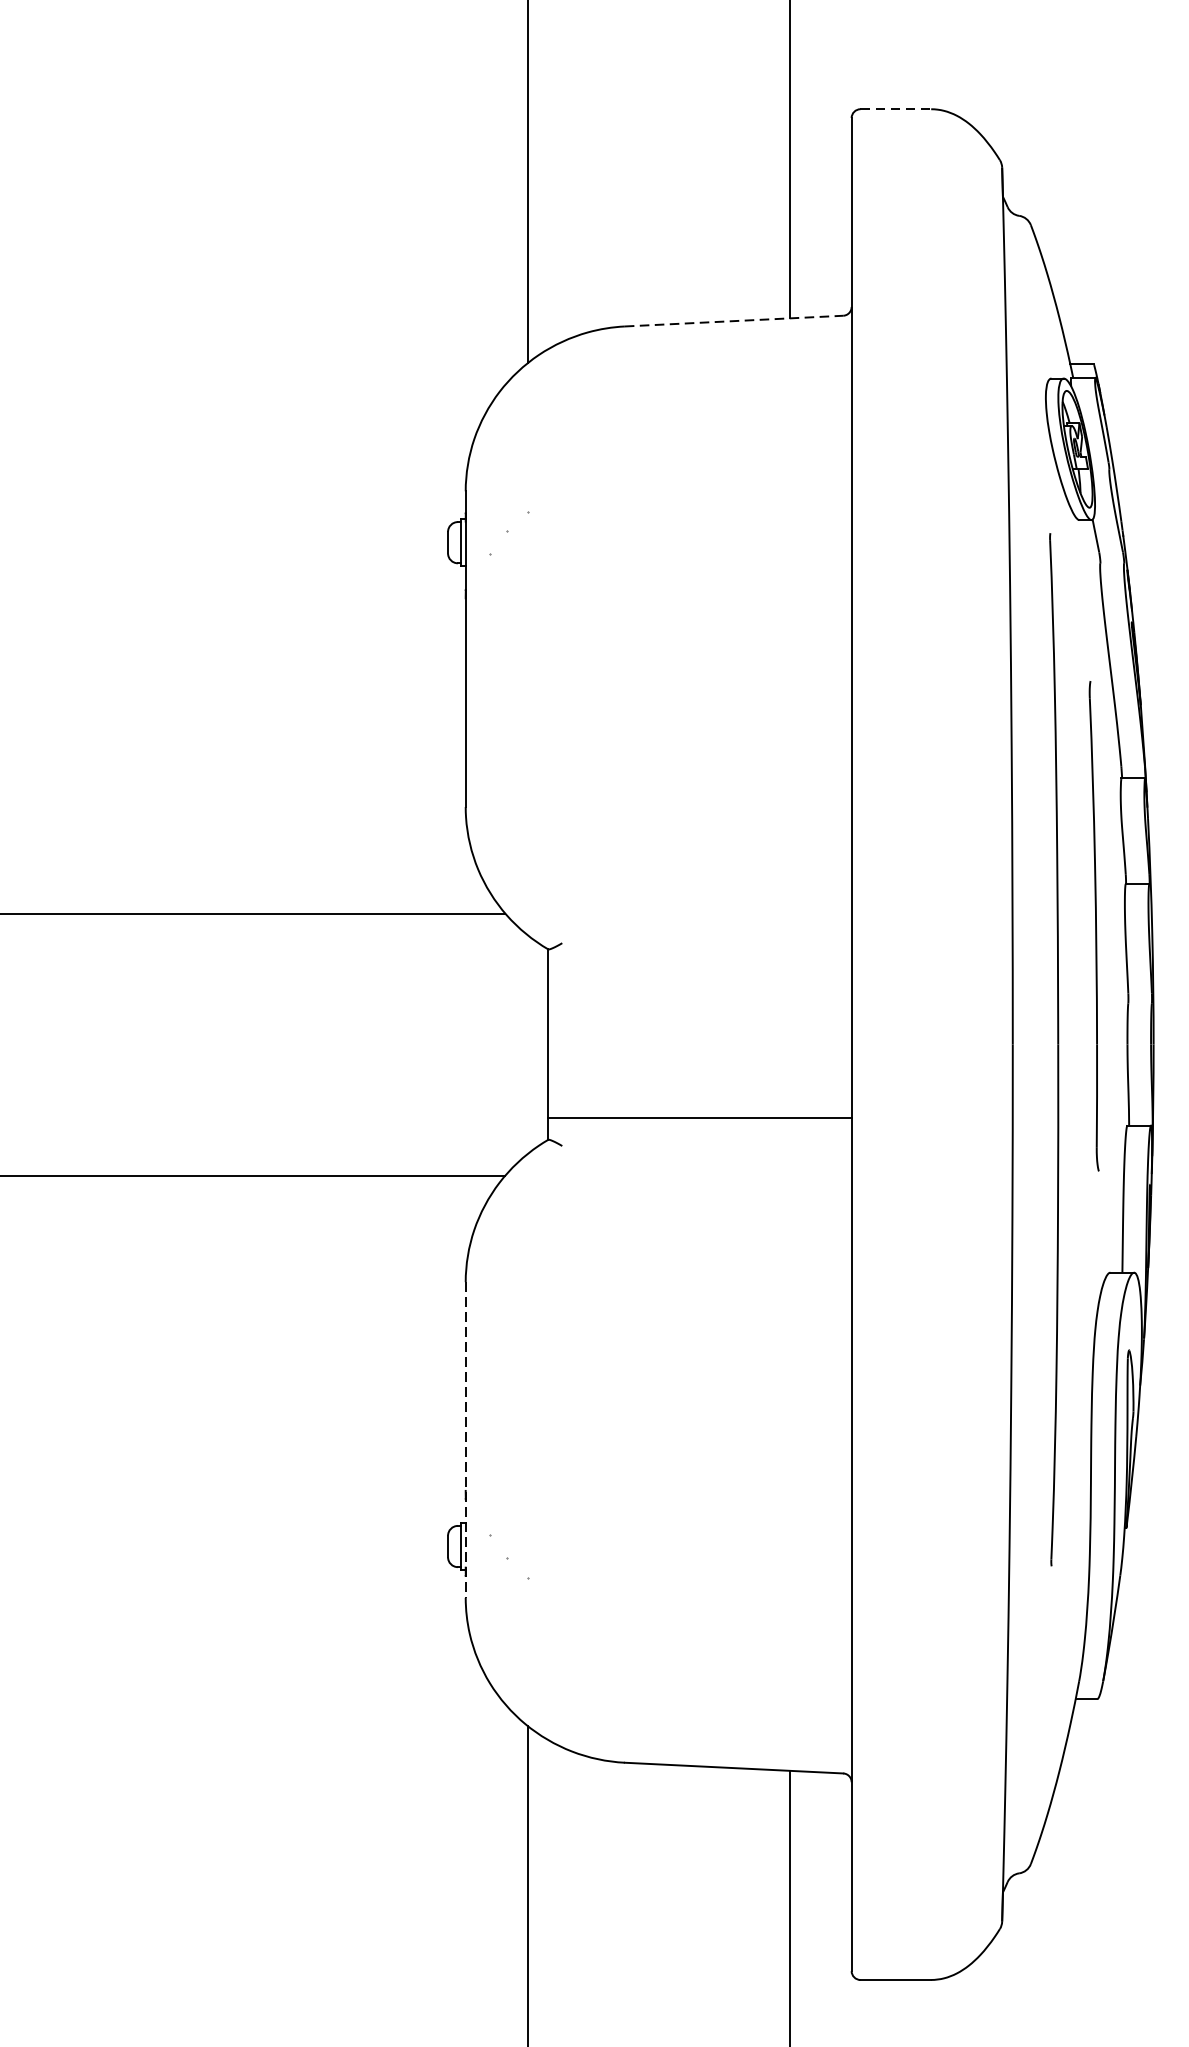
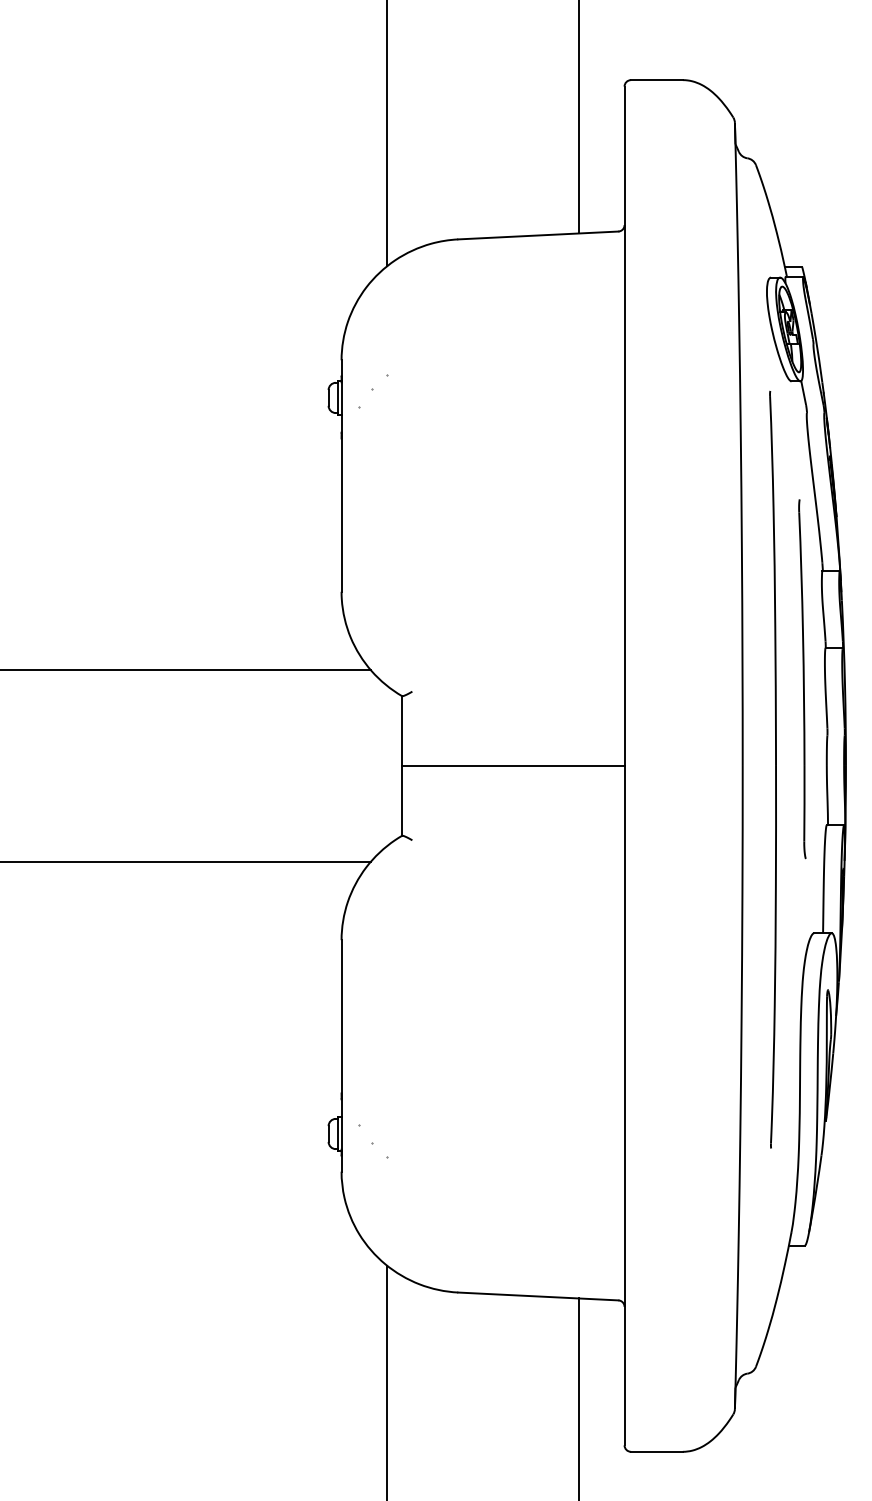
line: (895, 109) -> (656, 80), dashed -> solid
line: (734, 321) -> (538, 235), dashed -> solid
line: (700, 1117) -> (513, 765), moved
line: (465, 1439) -> (341, 1055), dashed -> solid

